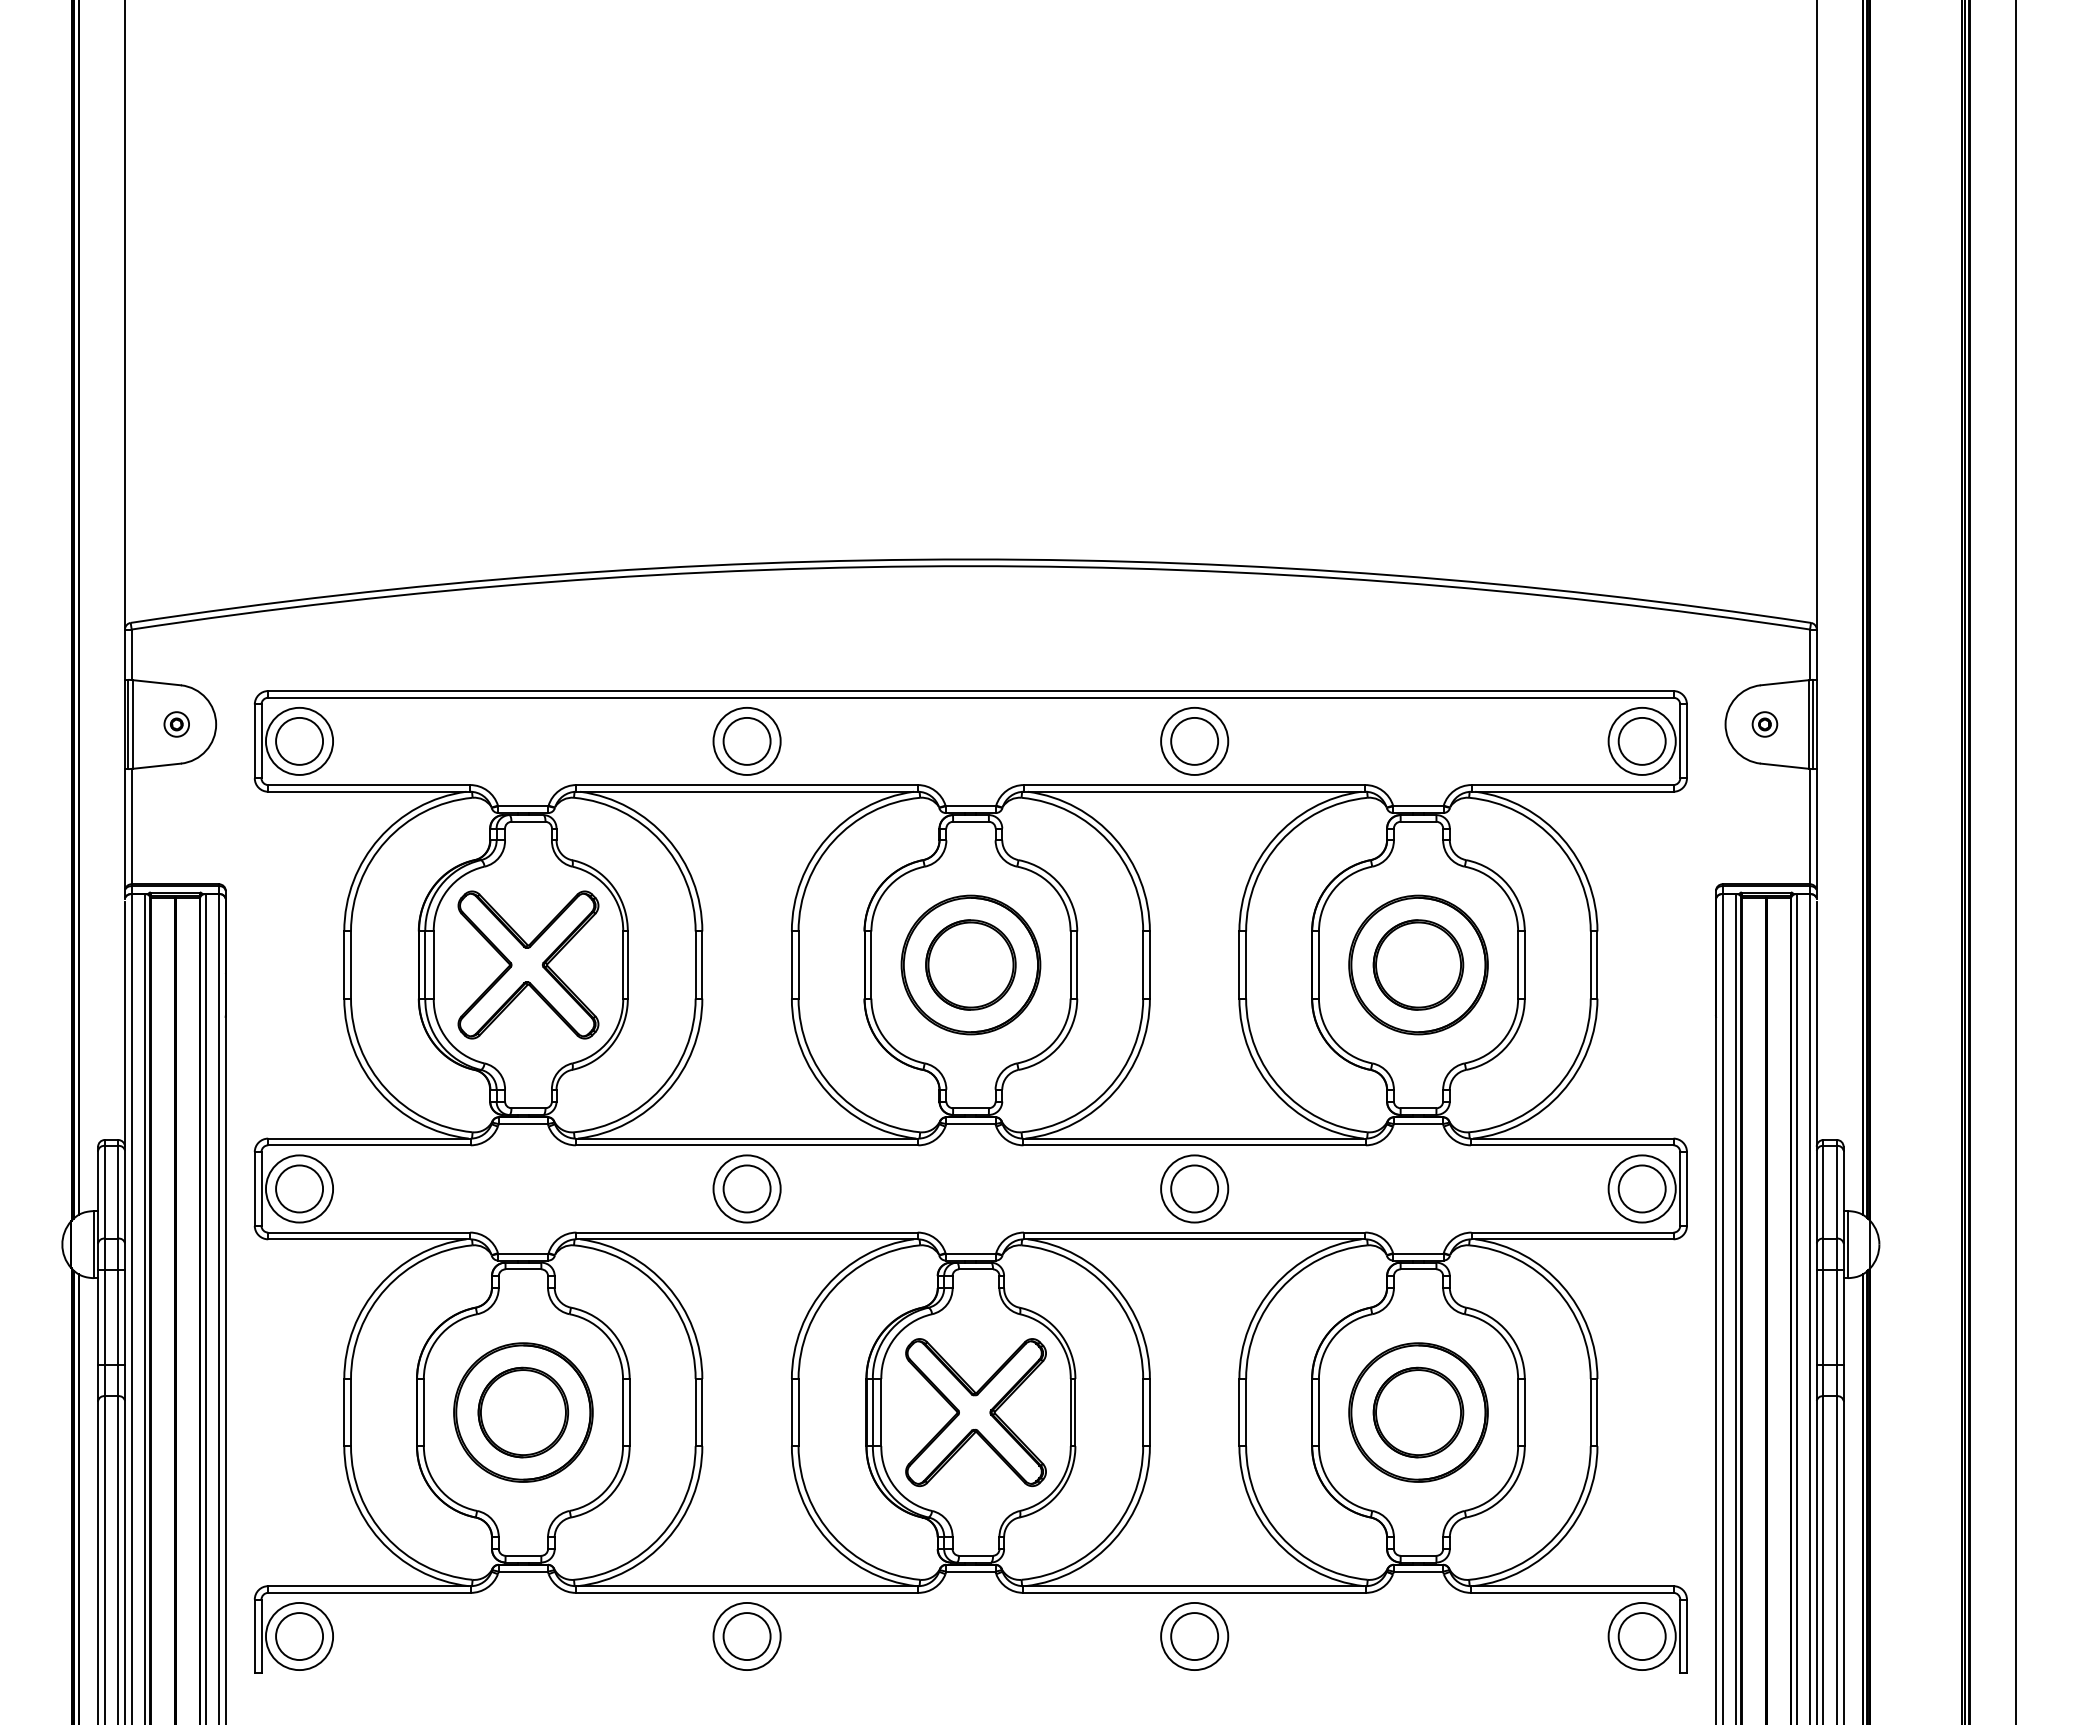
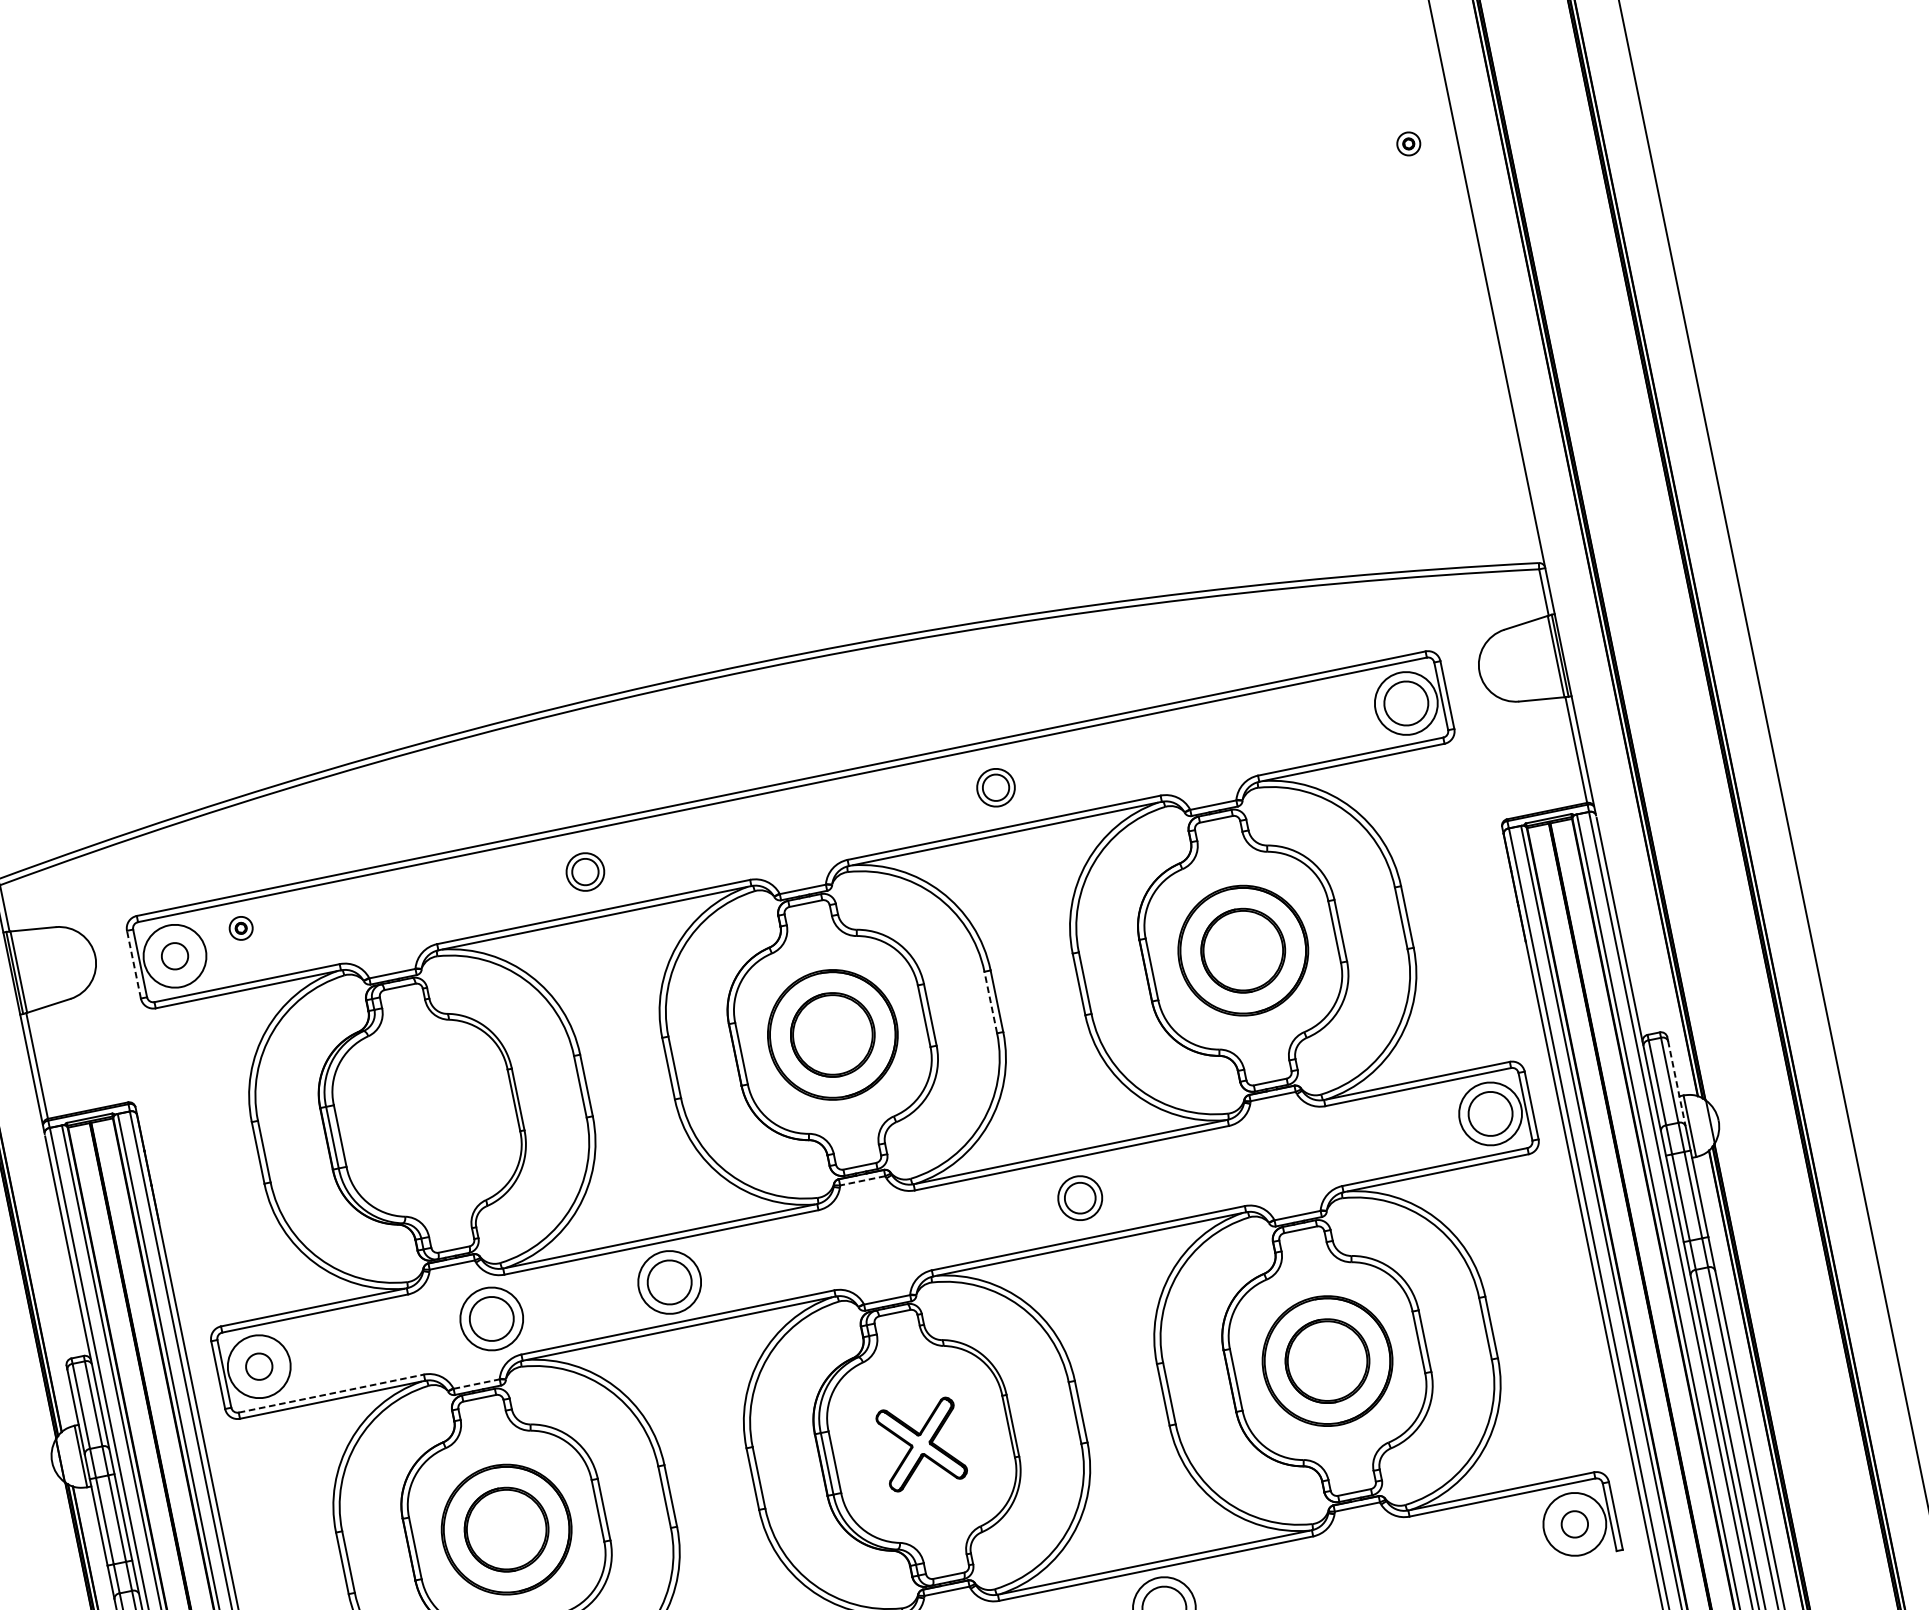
part: (176, 724) -> (240, 928), moved
part: (1764, 724) -> (1408, 144), moved
circle: (299, 740) -> (174, 955), size x0.6
line: (254, 741) -> (133, 964), solid -> dashed
part: (746, 741) -> (584, 872), size x0.6
part: (1194, 741) -> (995, 787), size x0.6
part: (528, 964) -> (426, 1117), removed
line: (1143, 965) -> (991, 1002), solid -> dashed
line: (970, 1124) -> (862, 1181), solid -> dashed
circle: (299, 1188) -> (259, 1366), size x0.6
part: (552, 1188) -> (491, 1318), added
part: (1194, 1188) -> (1079, 1197), size x0.7
line: (1843, 1197) -> (1676, 1083), solid -> dashed
line: (369, 1232) -> (331, 1393), solid -> dashed
line: (523, 1253) -> (476, 1383), solid -> dashed
part: (975, 1412) -> (921, 1444), size x0.6
circle: (1641, 1636) -> (1574, 1524), size x0.6

